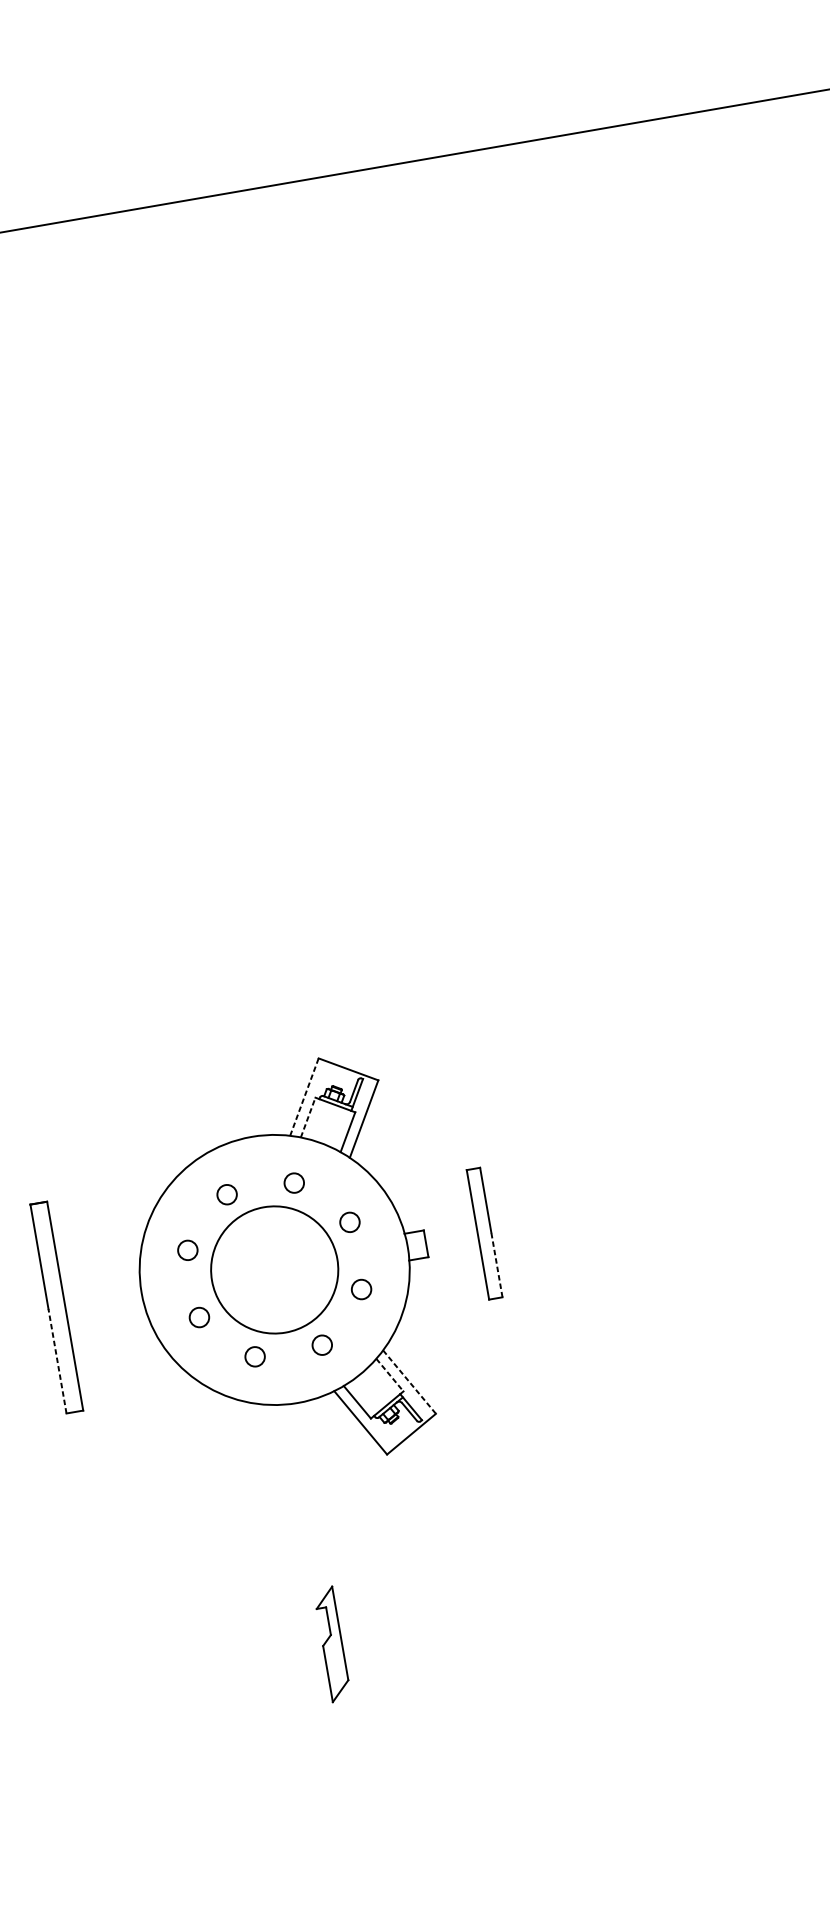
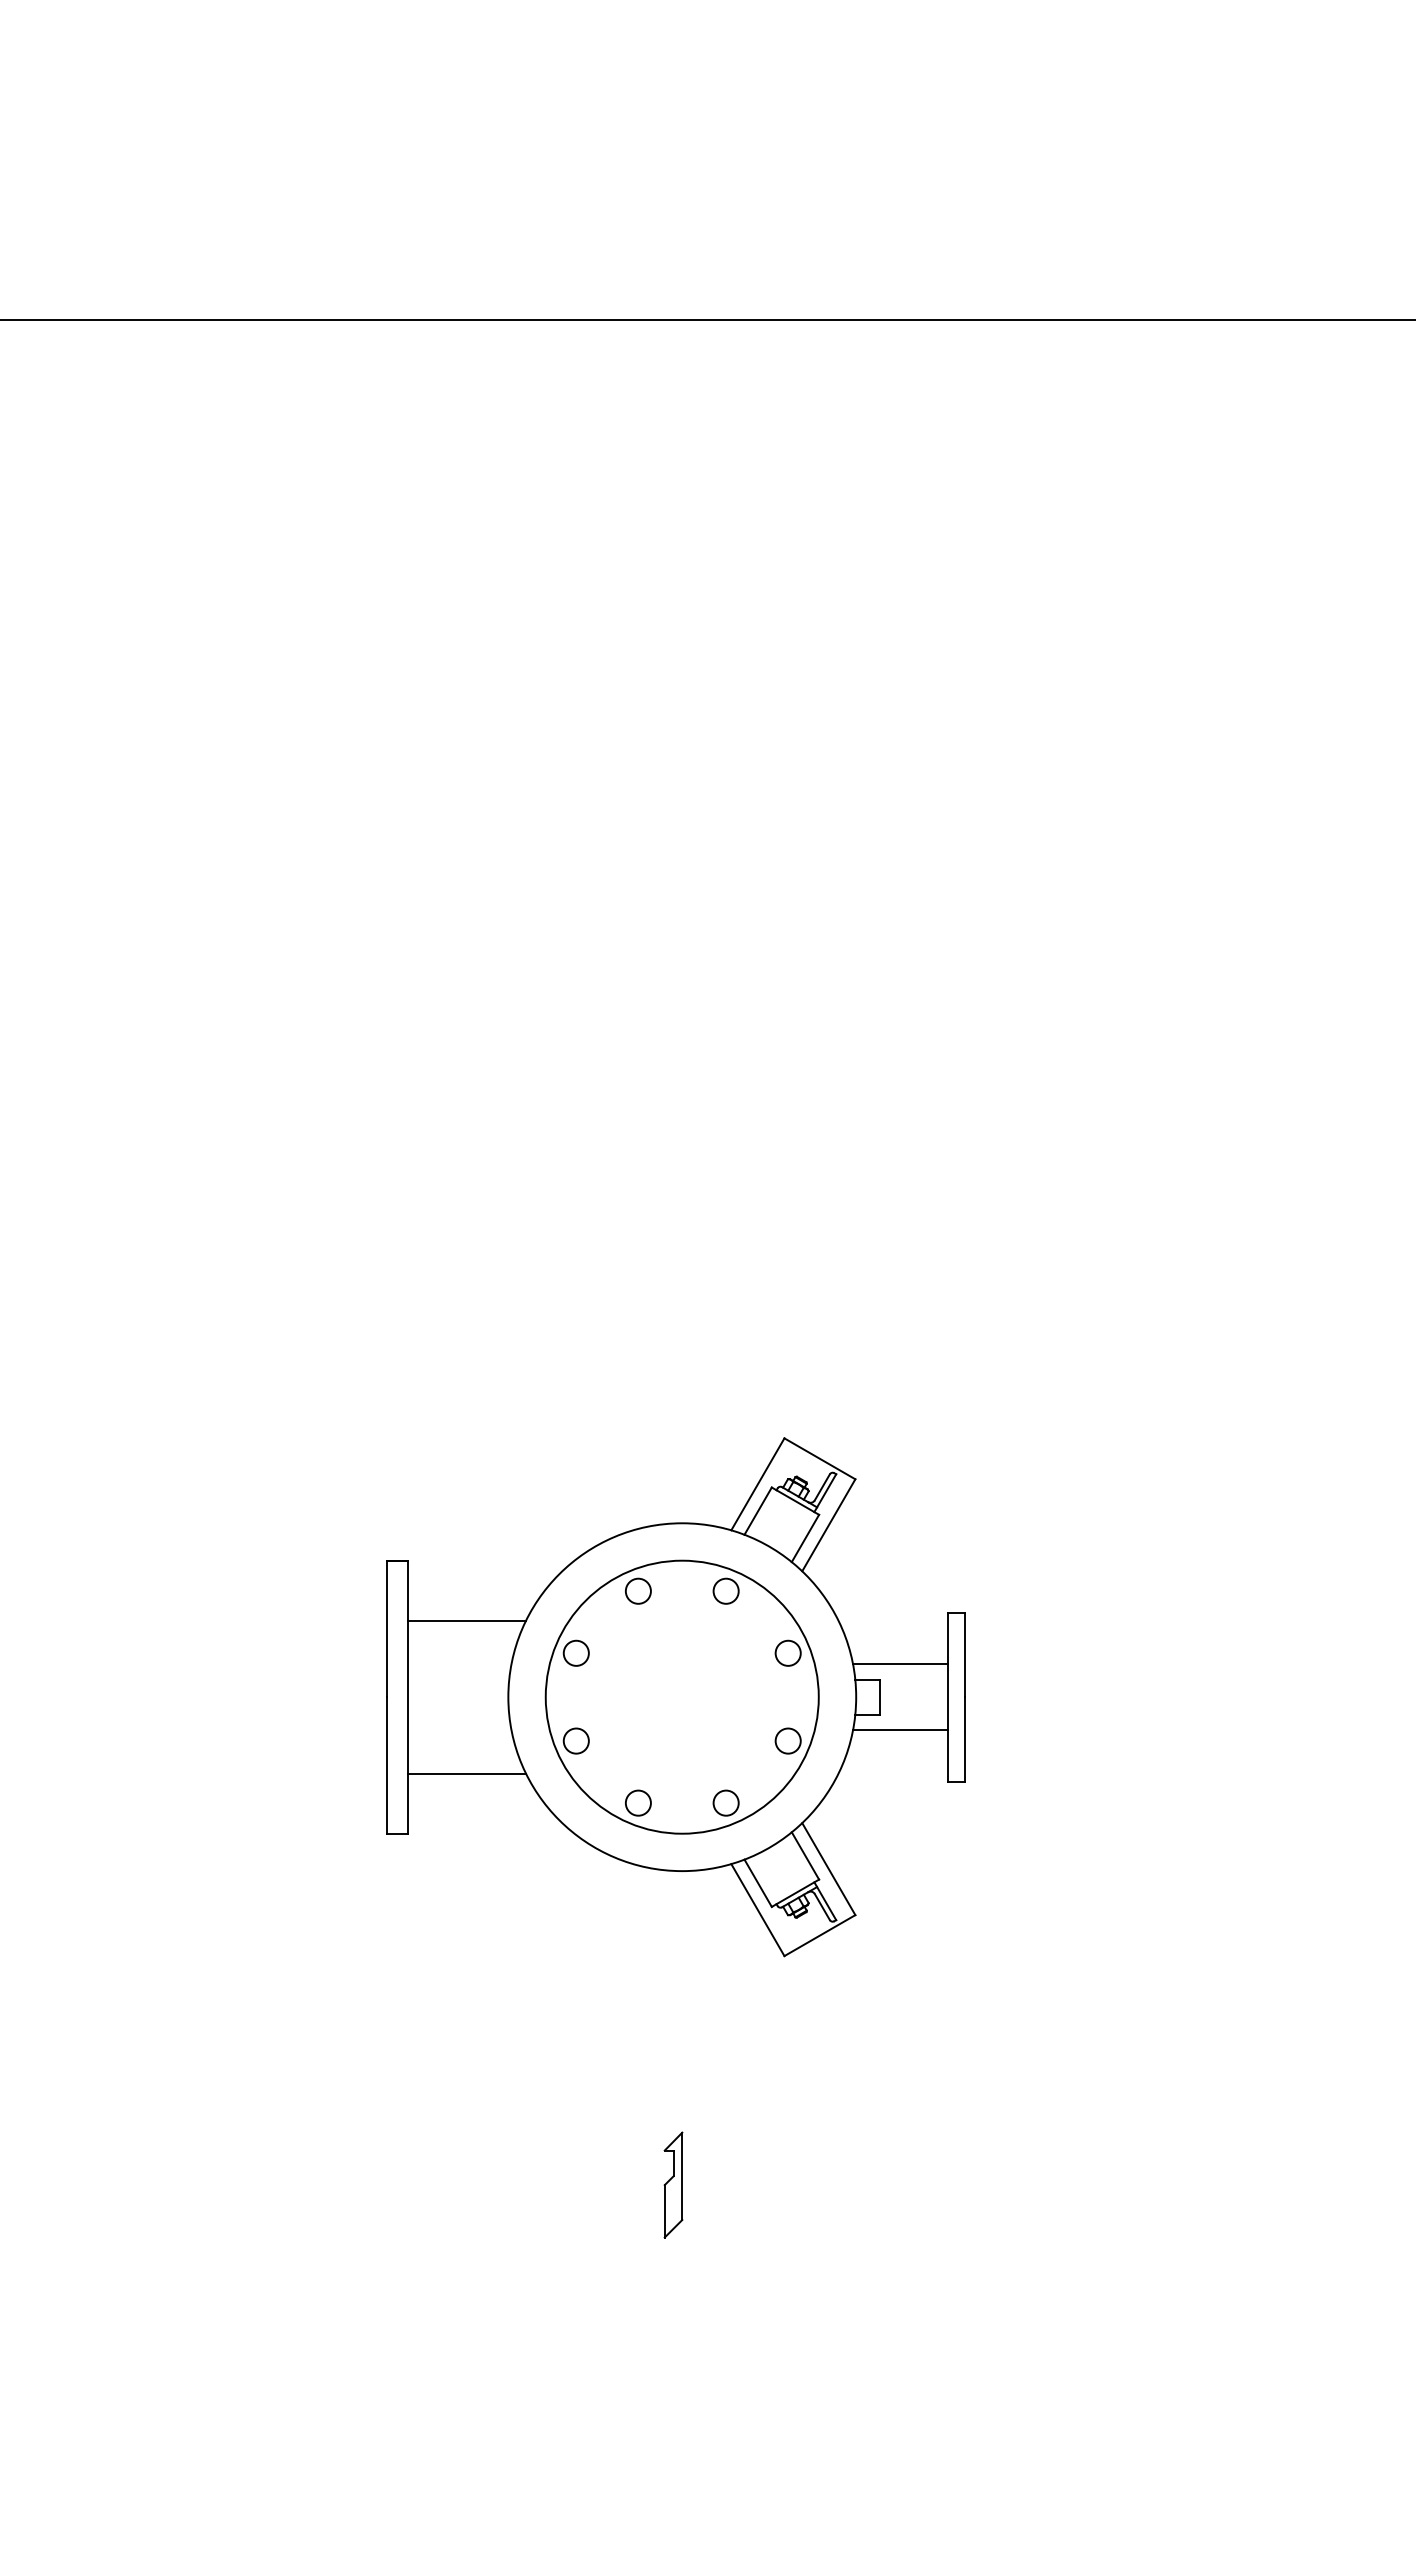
line: (304, 1096) -> (758, 1483), dashed -> solid
line: (308, 1117) -> (758, 1510), dashed -> solid
line: (437, 1216) -> (900, 1664), added
line: (100, 1239) -> (467, 1620), added
line: (496, 1264) -> (965, 1739), dashed -> solid
line: (446, 1266) -> (900, 1730), added
circle: (274, 1269) -> (681, 1696), size x1.67
line: (120, 1356) -> (467, 1773), added
line: (57, 1360) -> (386, 1764), dashed -> solid
line: (390, 1375) -> (805, 1856), dashed -> solid
line: (410, 1382) -> (829, 1869), dashed -> solid
part: (332, 1643) -> (673, 2184), size x0.71

